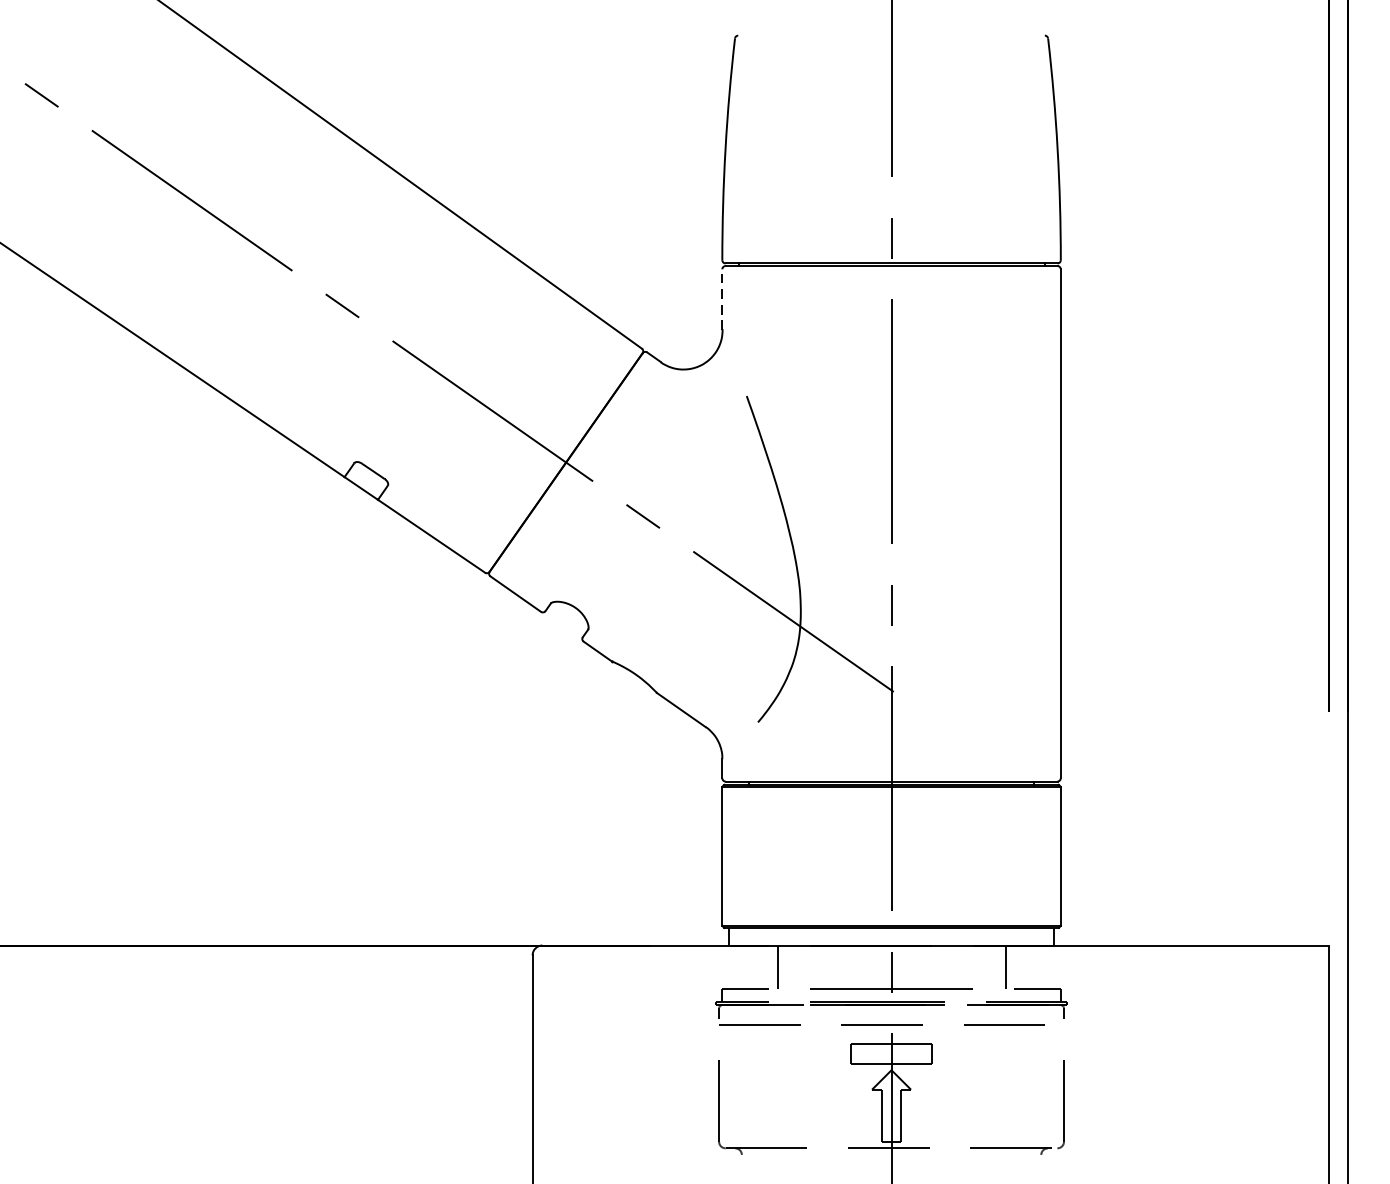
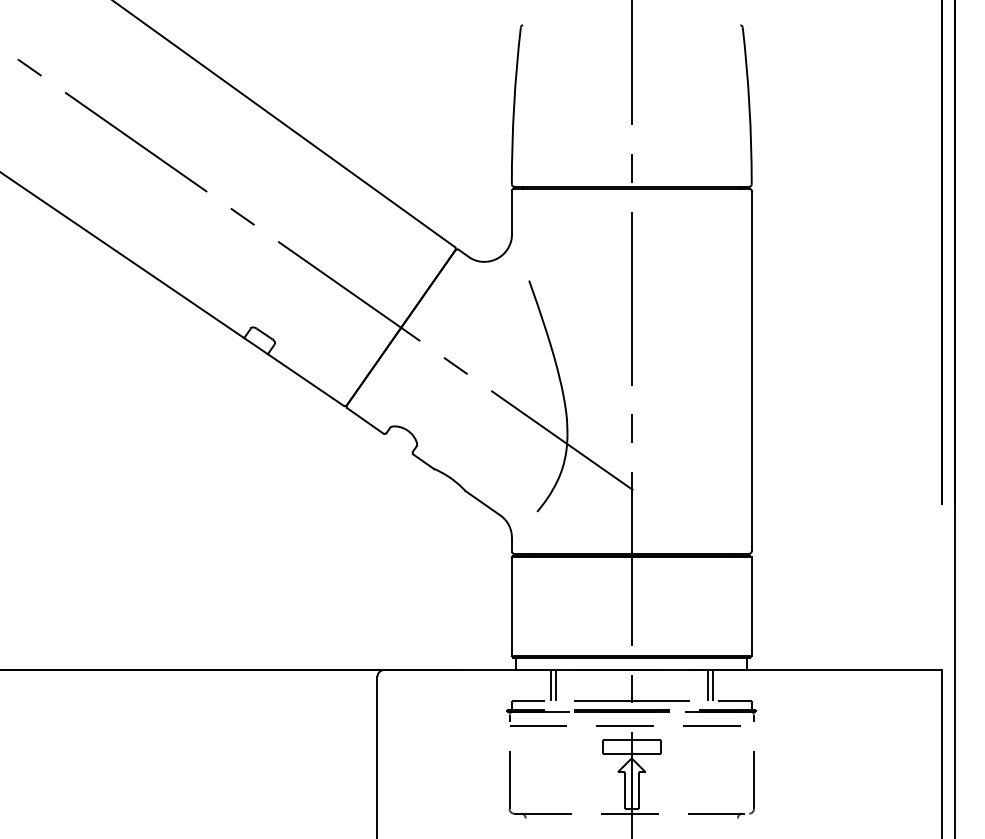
line: (721, 299) -> (511, 212), dashed -> solid
line: (783, 967) -> (555, 685), added
line: (998, 967) -> (707, 685), added

